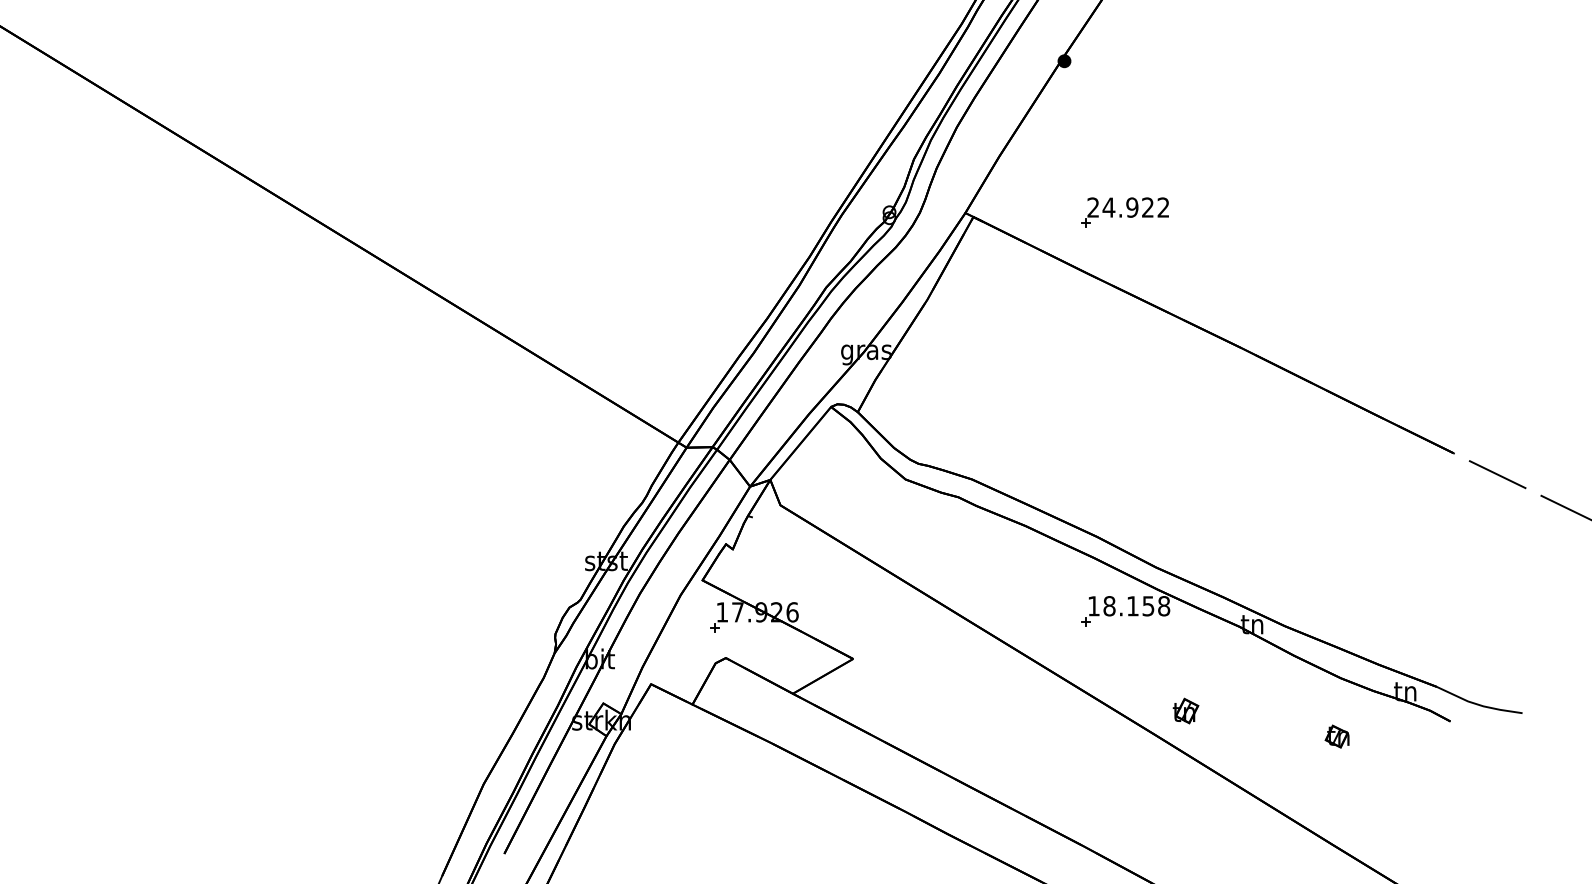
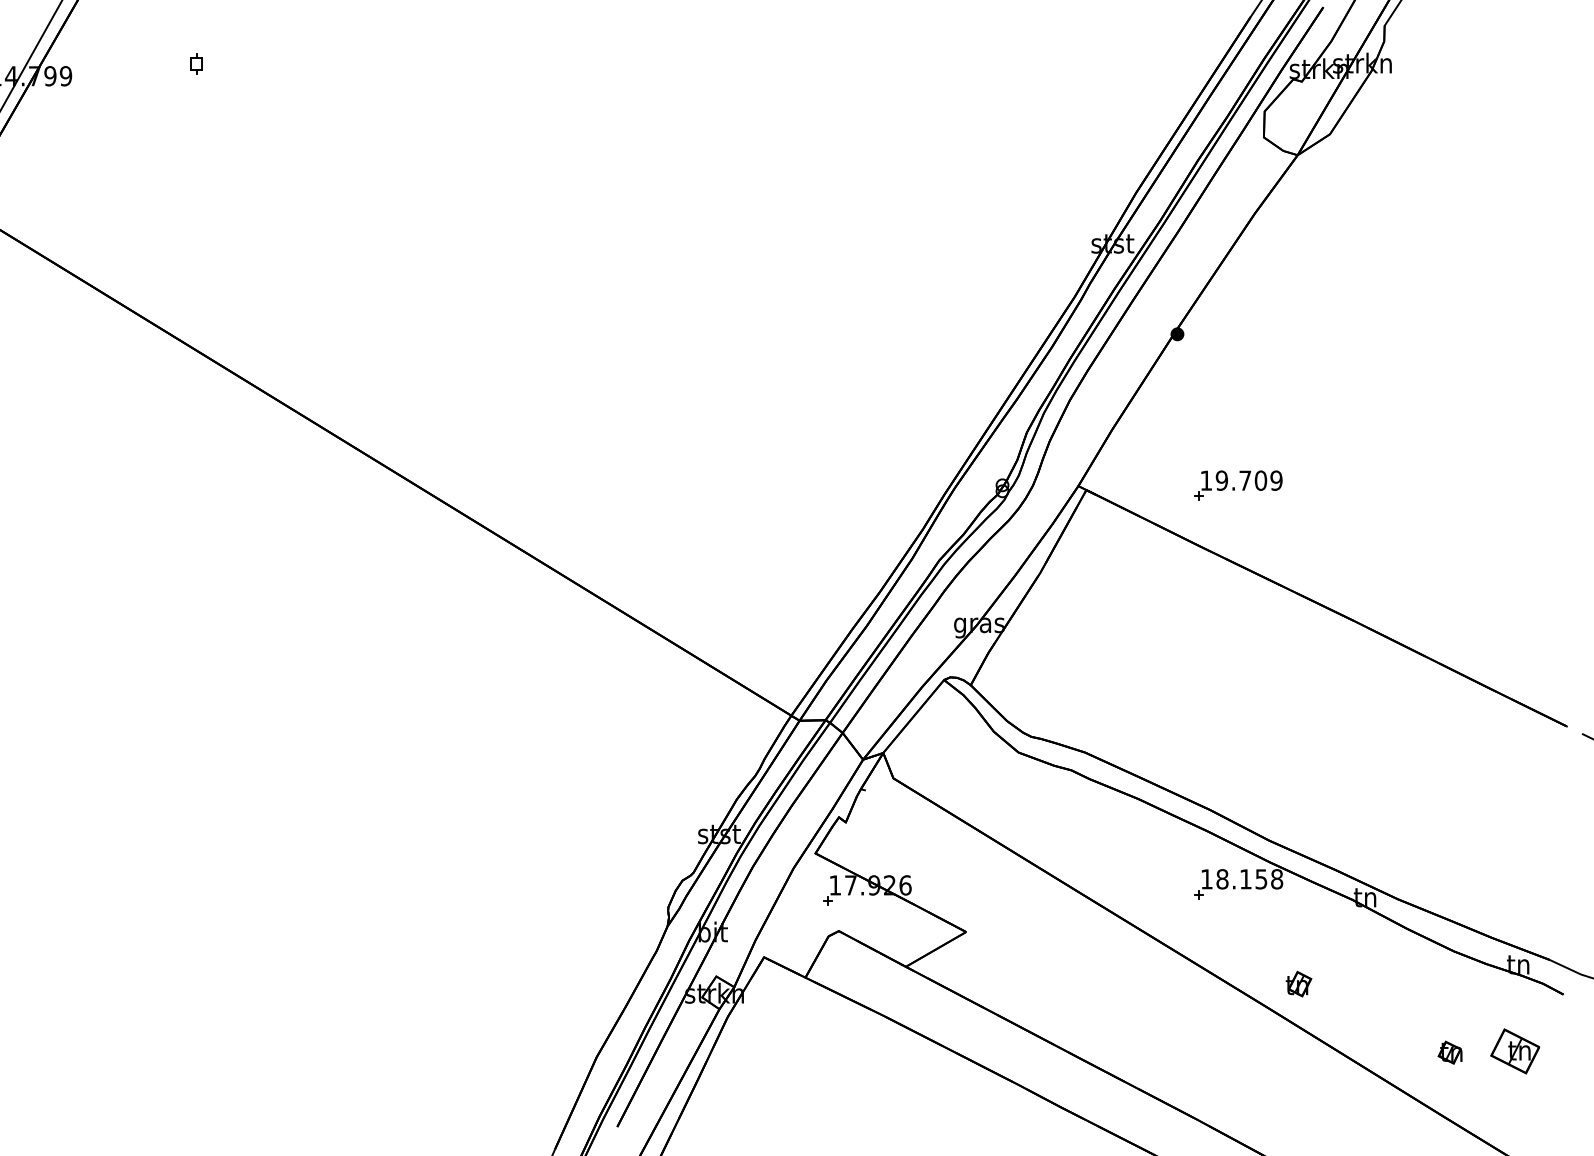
text: (1128, 207) -> (1241, 480), 24.922 -> 19.709
part: (1336, 736) -> (1449, 1052), moved
part: (1402, 778) -> (1515, 1051), added

